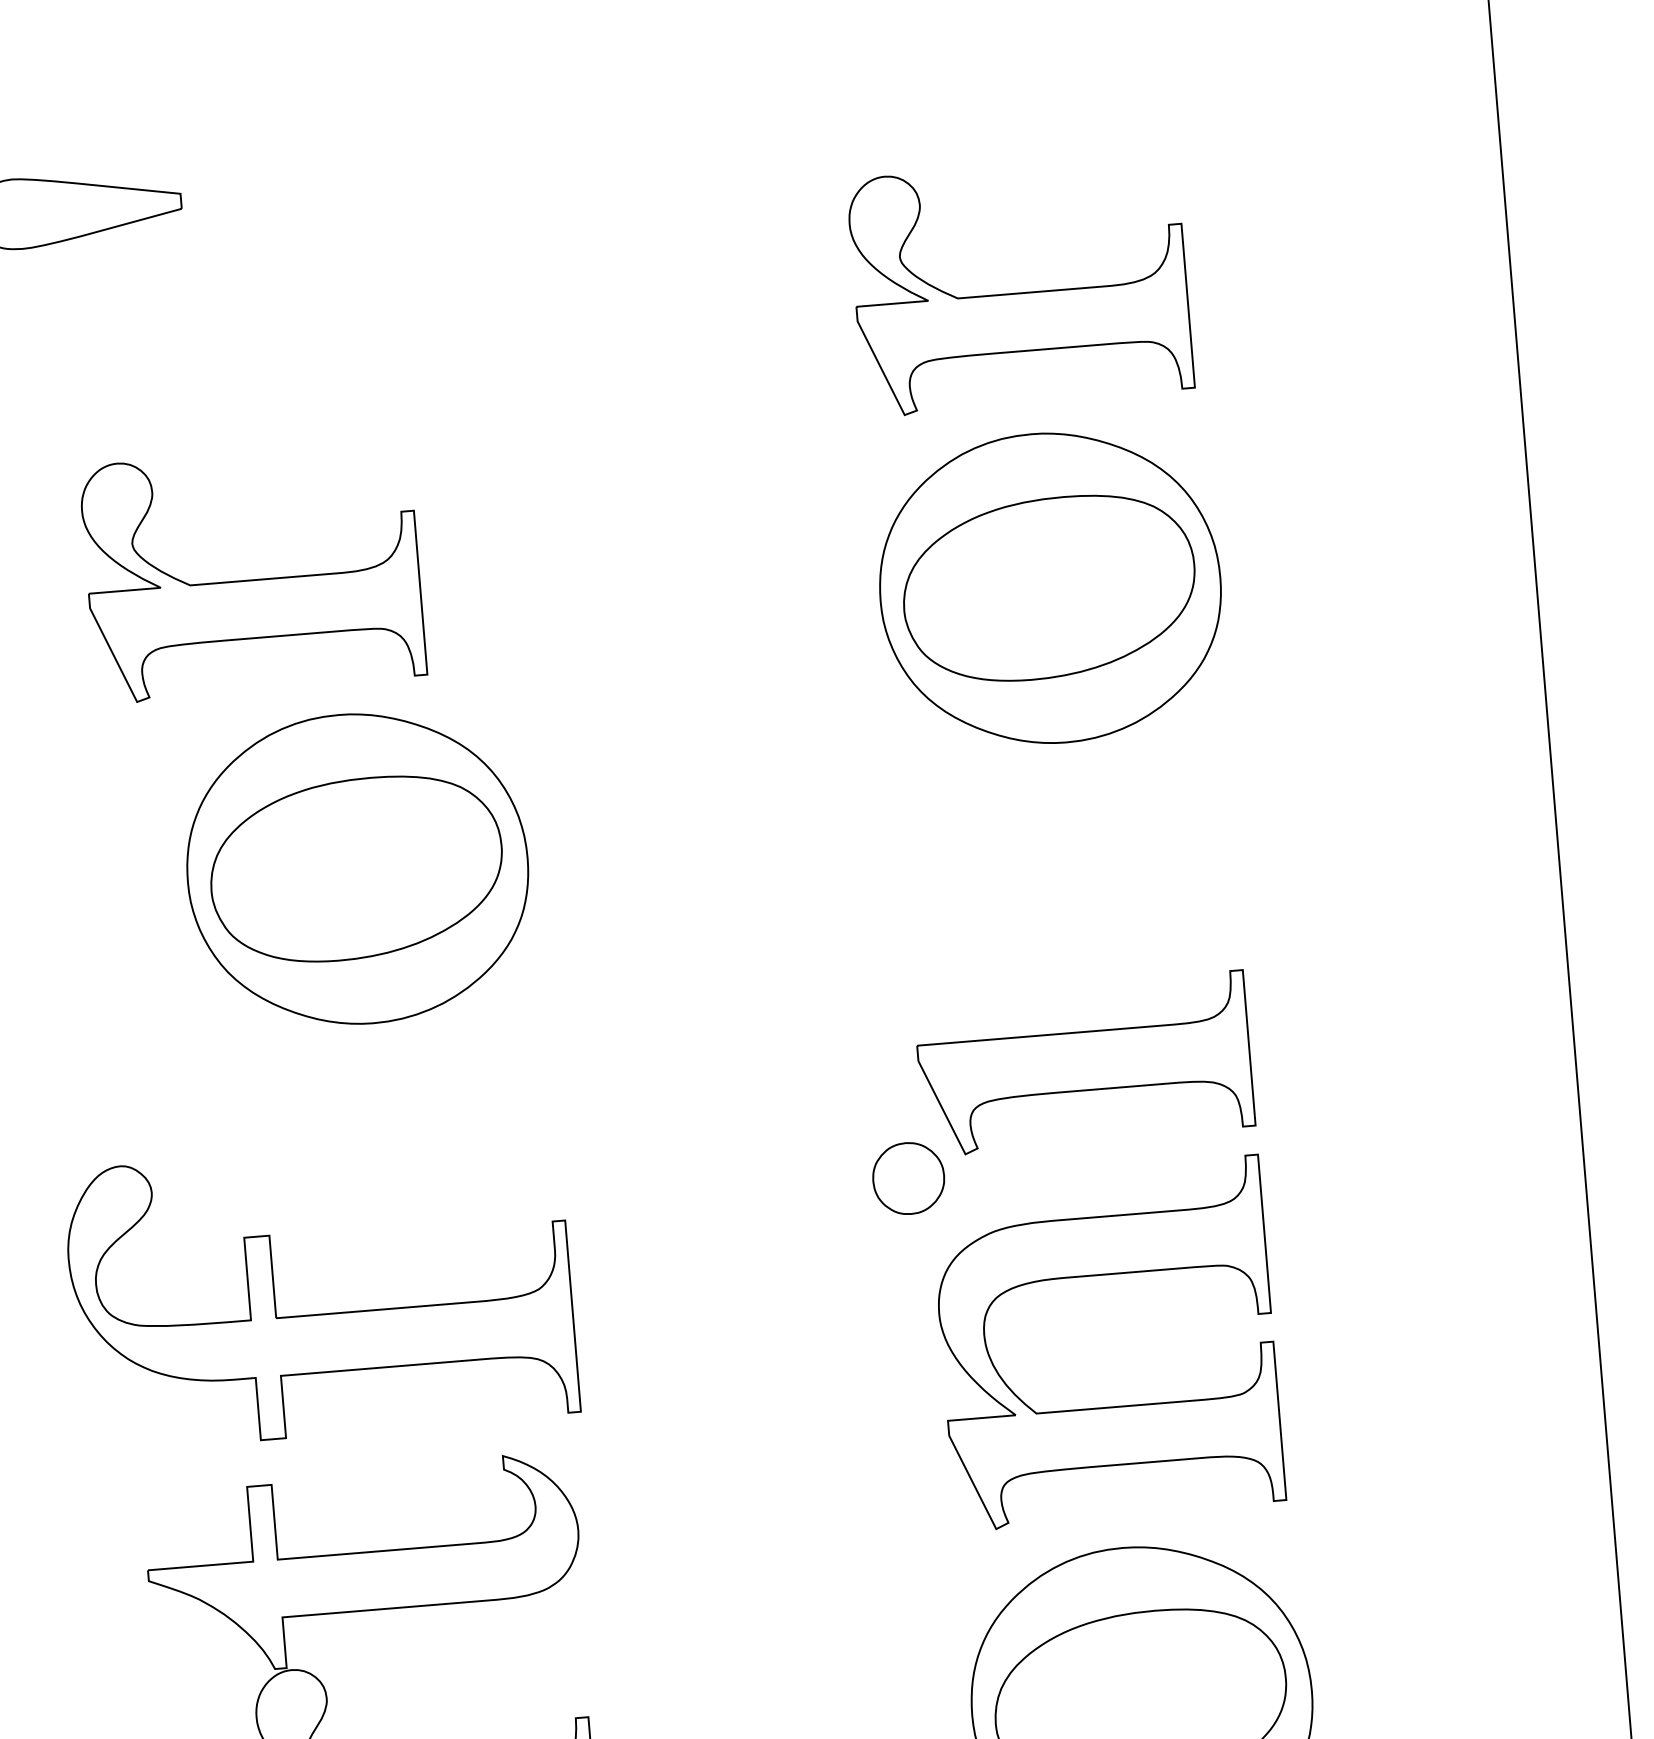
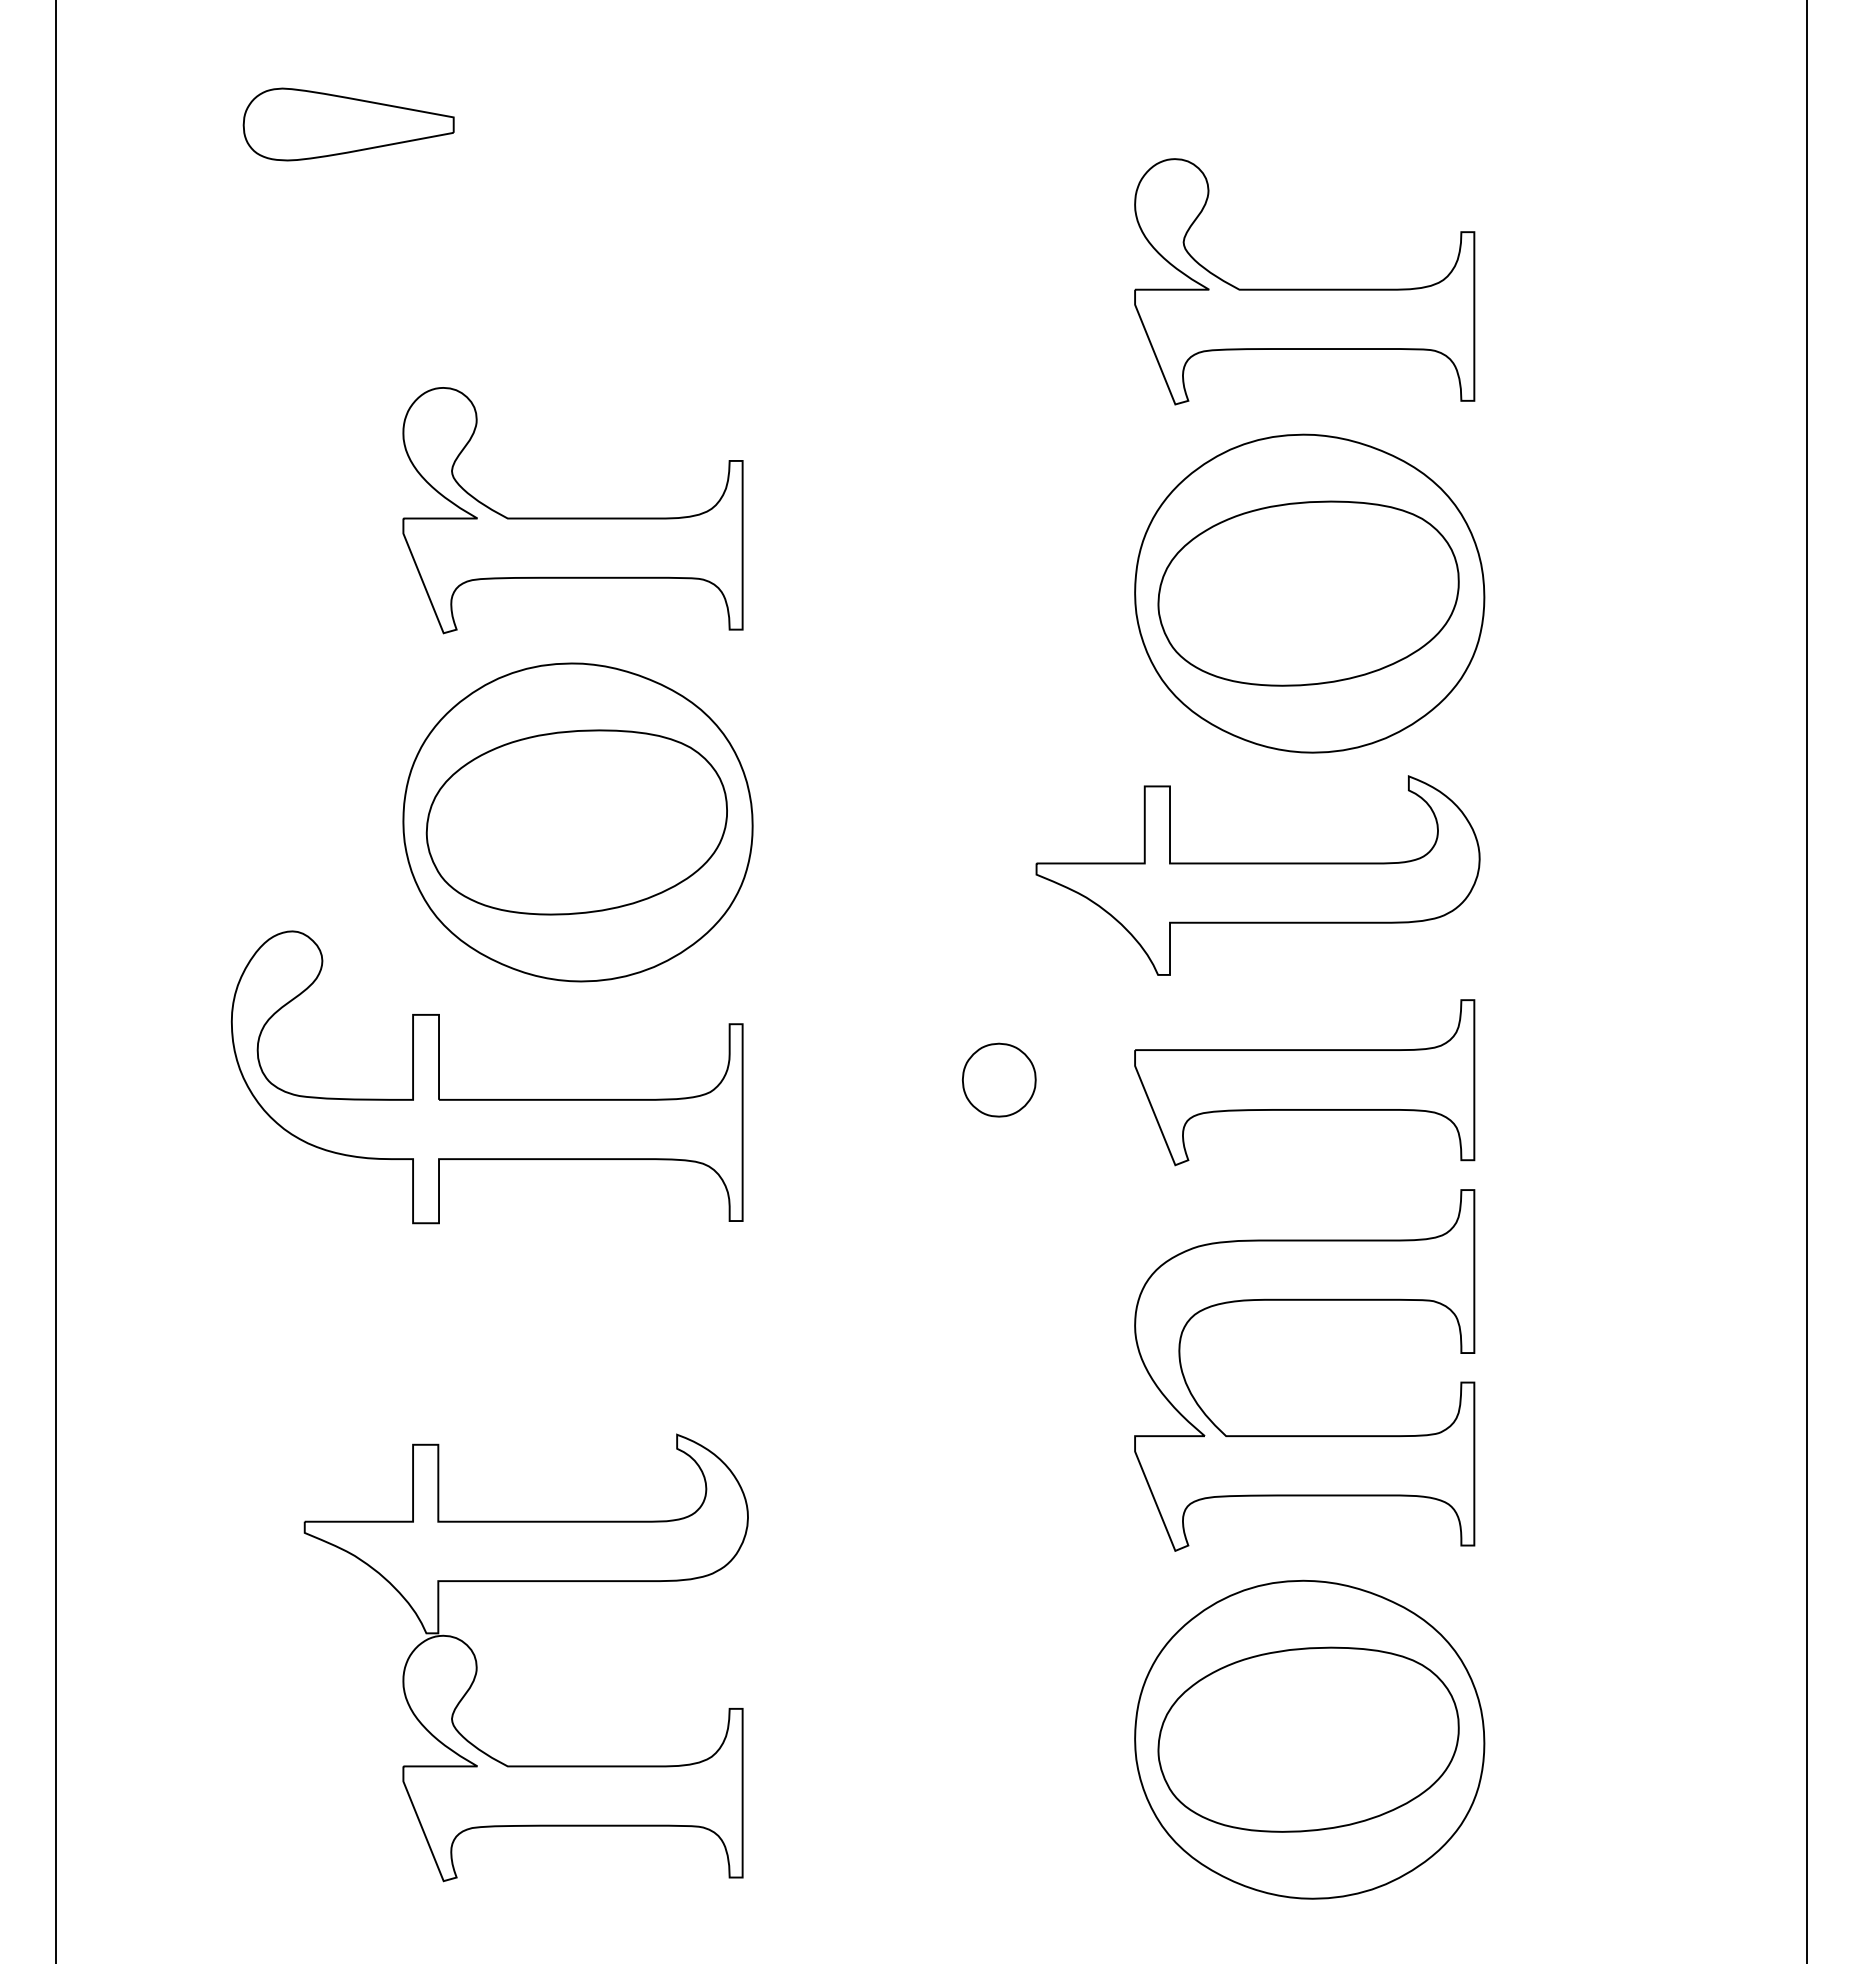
part: (253, 579) -> (572, 517), moved
part: (1022, 866) -> (1257, 875), added
part: (908, 1177) -> (999, 1079), moved
part: (322, 1314) -> (486, 1099), moved

